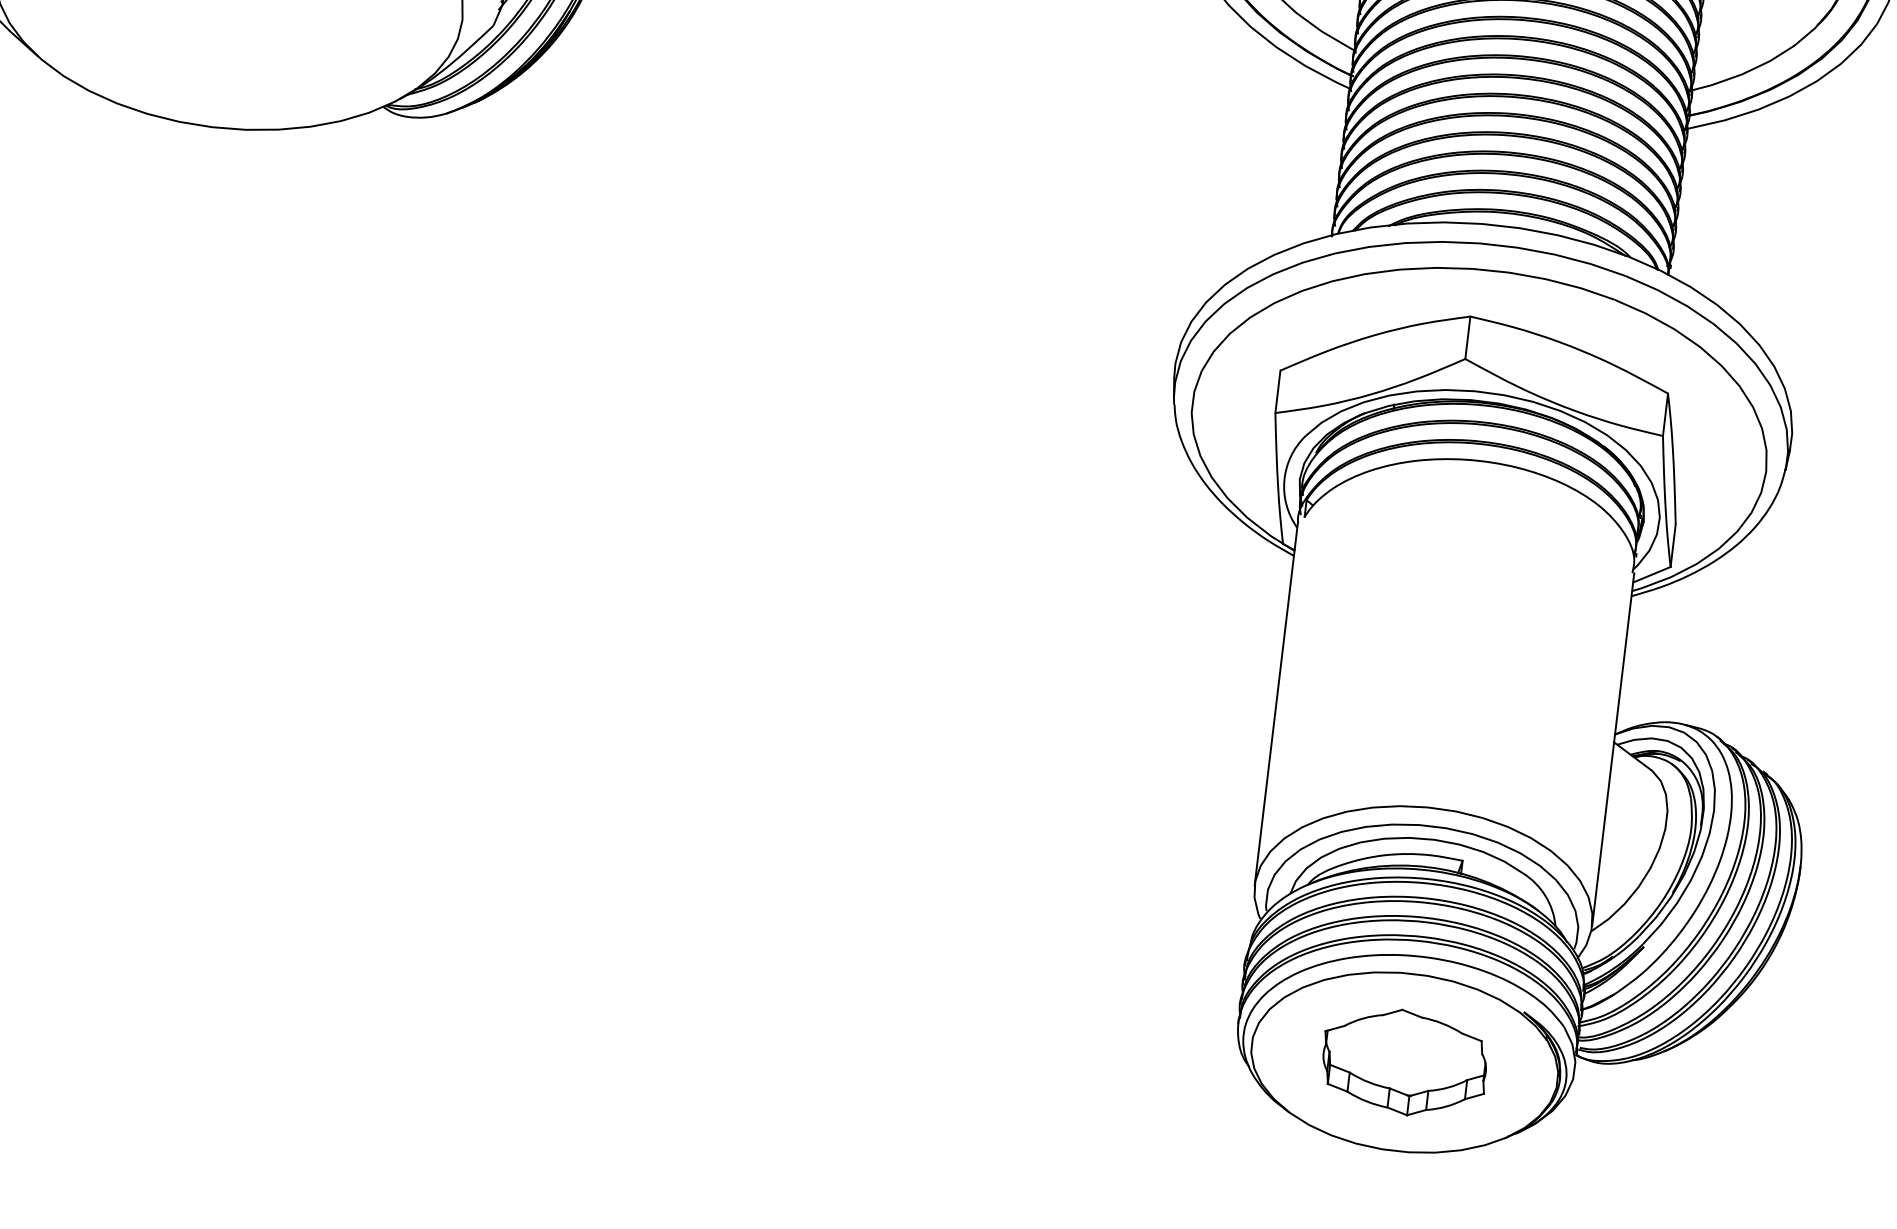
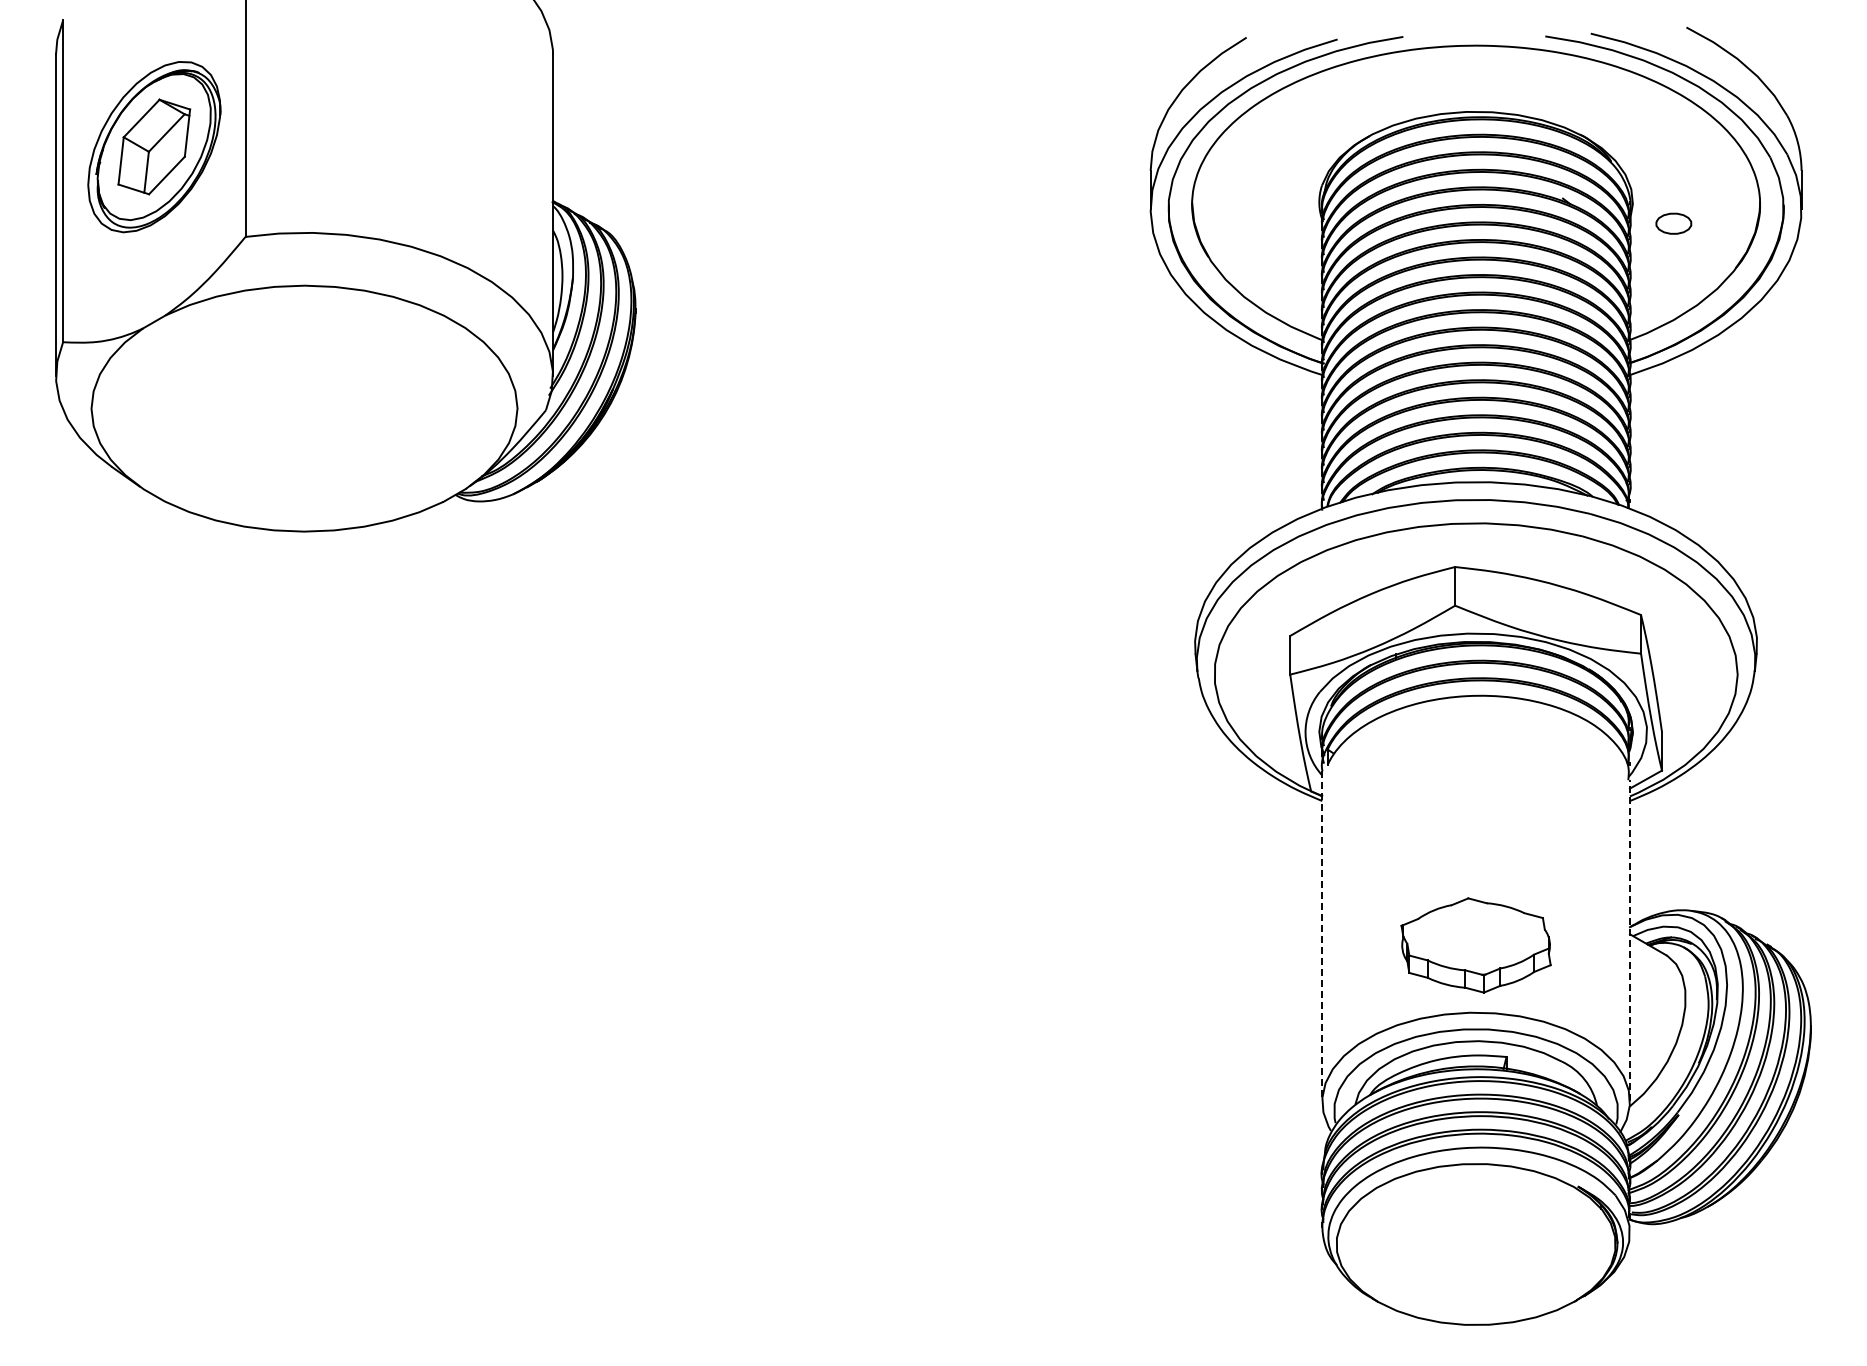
line: (1276, 704) -> (1322, 936), solid -> dashed
line: (1612, 749) -> (1629, 940), solid -> dashed
part: (1404, 1062) -> (1475, 945), moved

